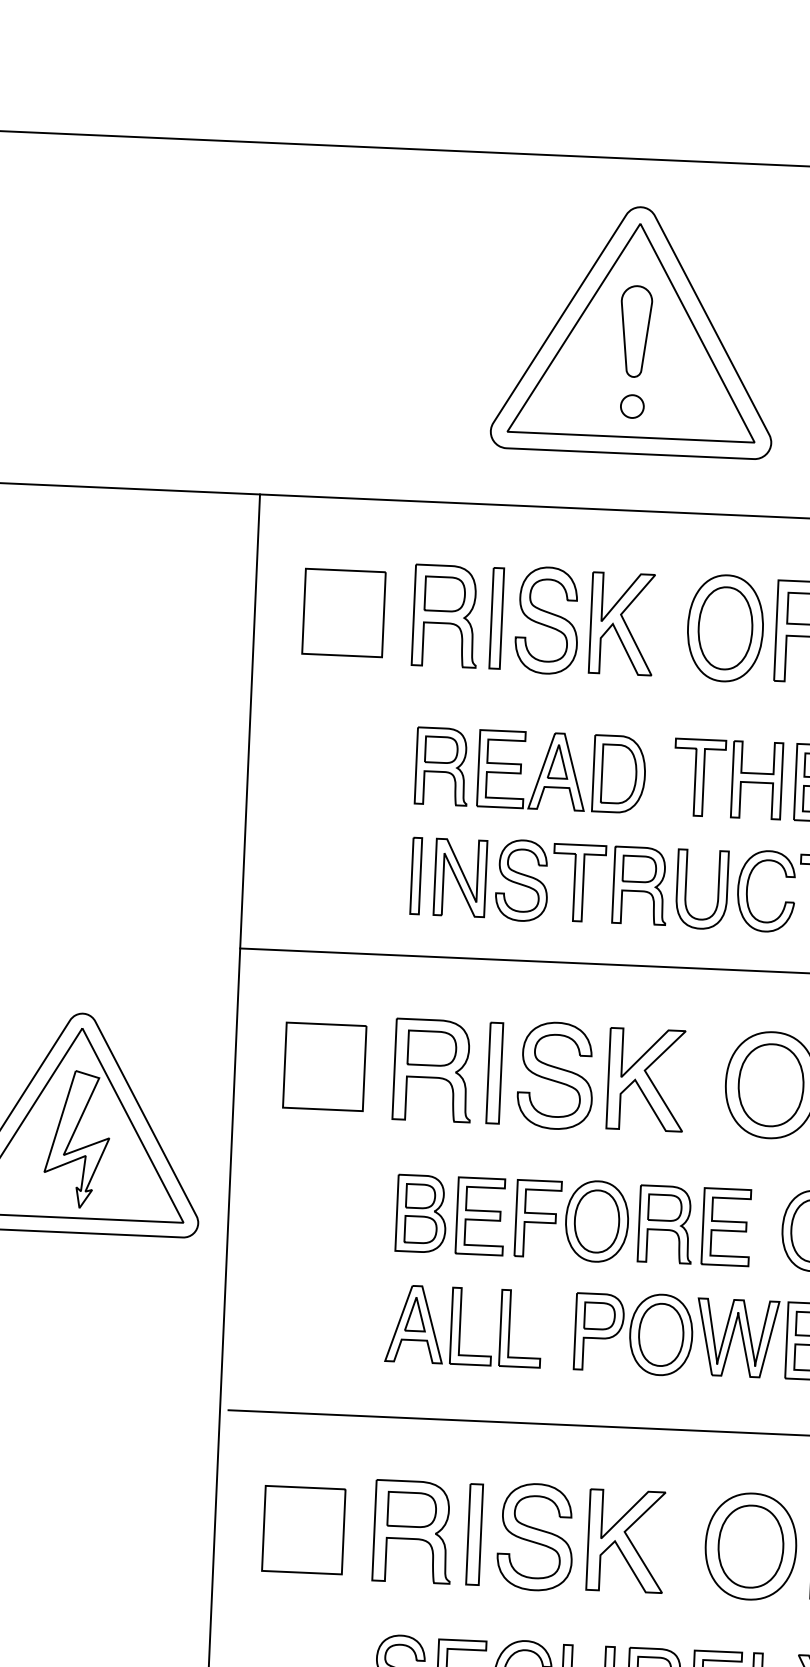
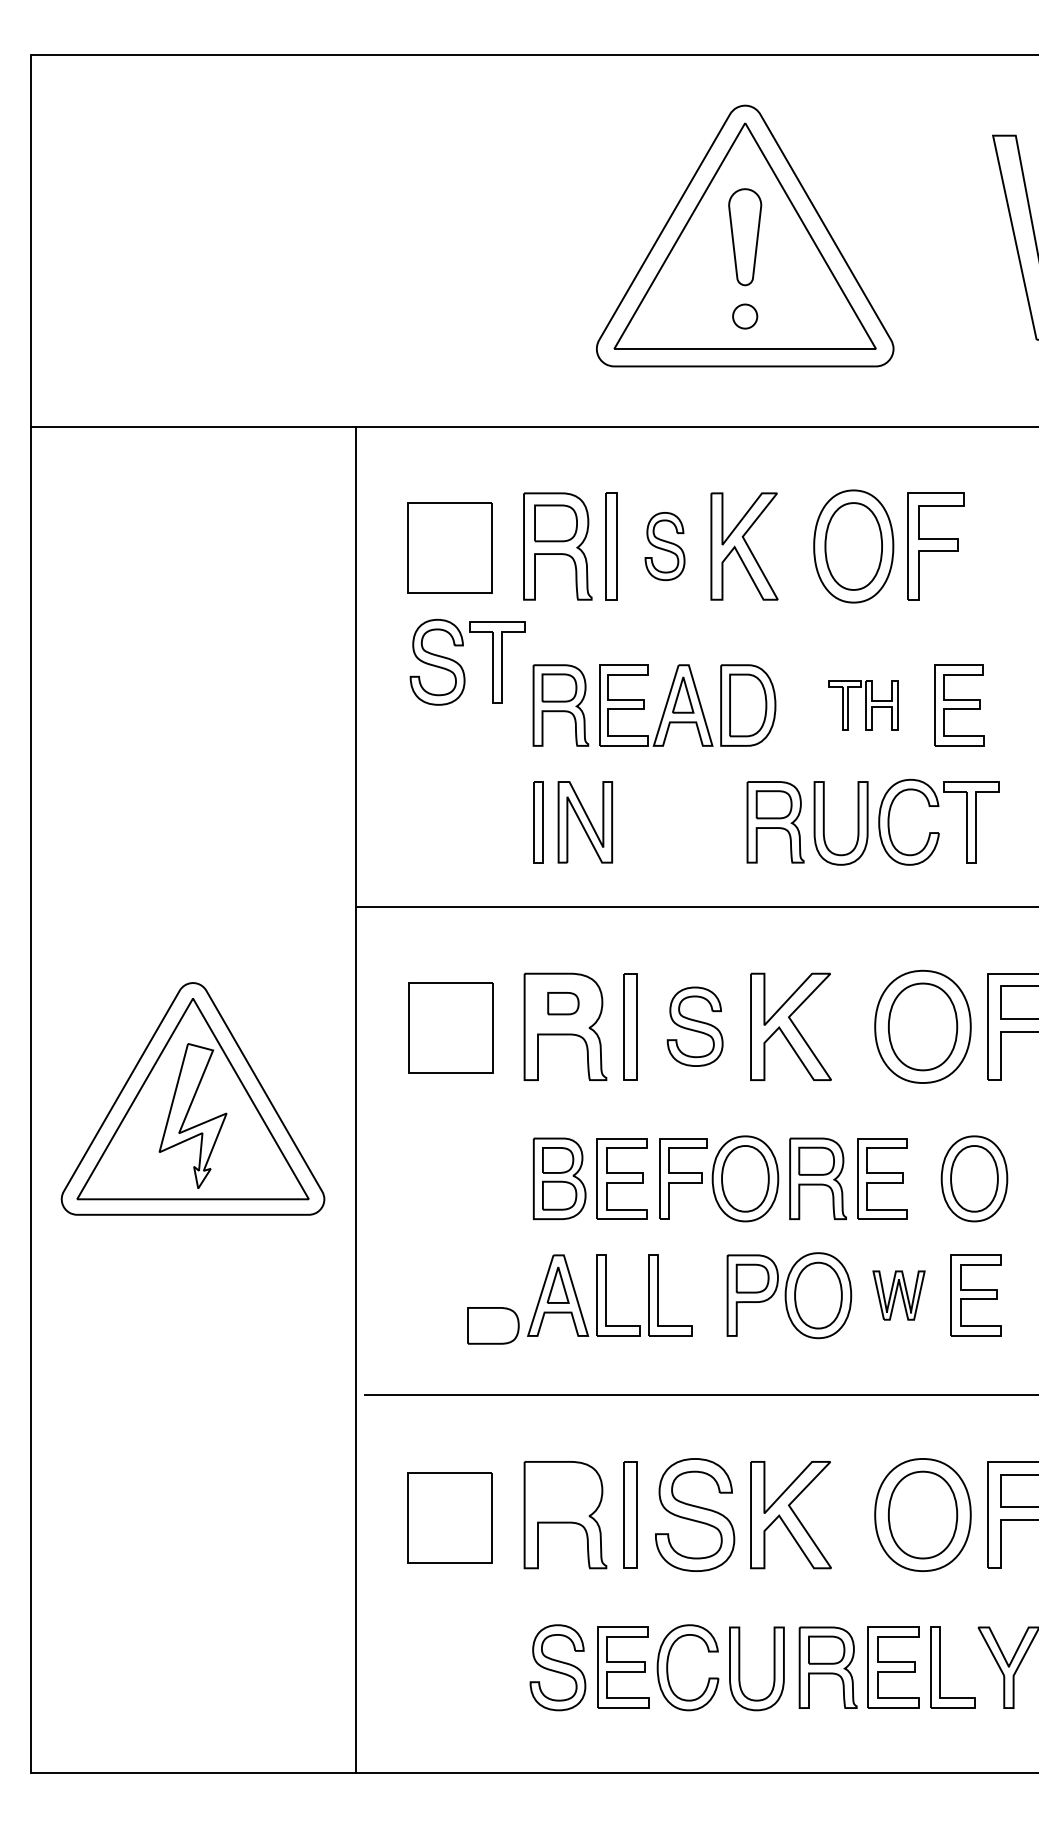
part: (546, 620) -> (664, 546), size x0.6
part: (728, 779) -> (863, 705), size x0.6
part: (544, 884) -> (461, 665), moved
part: (432, 1048) -> (563, 1003), size x0.6
part: (556, 1075) -> (695, 1026), size x0.7
part: (736, 1338) -> (898, 1295), size x0.6
part: (412, 1509) -> (493, 1325), moved

